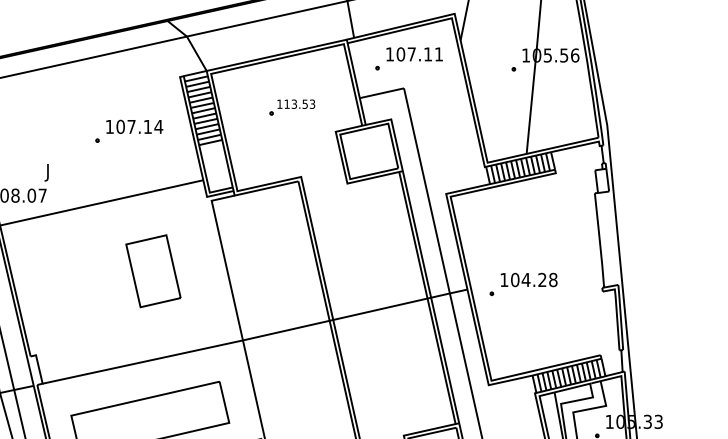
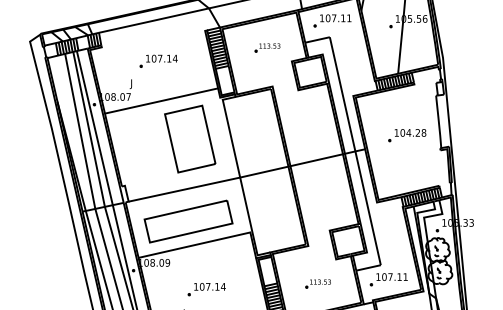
part: (128, 130) -> (158, 60), moved
part: (153, 270) -> (190, 138), size x1.67
part: (523, 284) -> (407, 135), moved

